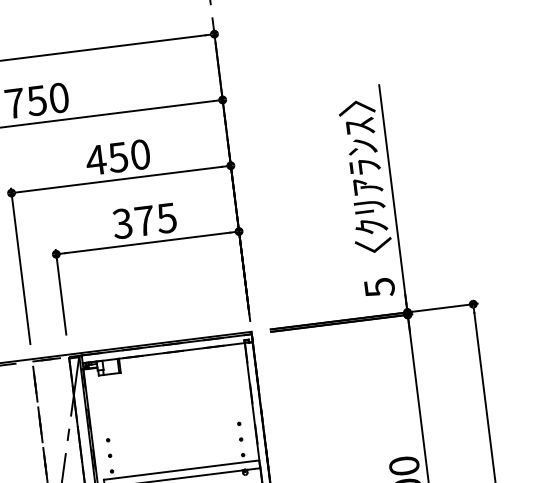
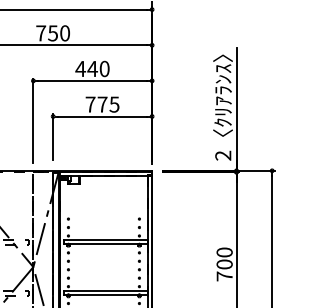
text: (118, 158) -> (92, 69), 450 -> 440
text: (122, 223) -> (90, 104), 375 -> 775
text: (379, 287) -> (223, 155), 5 -> 2

